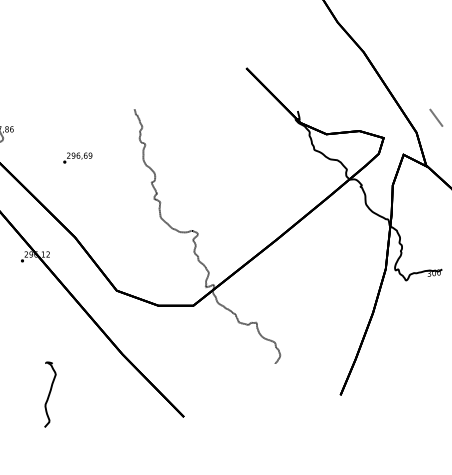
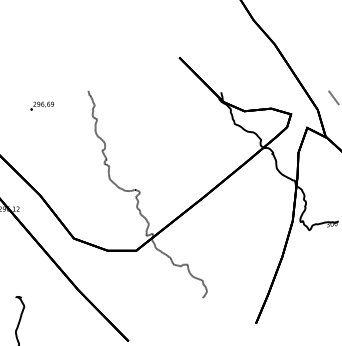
text: (77, 157) -> (41, 105), moved

